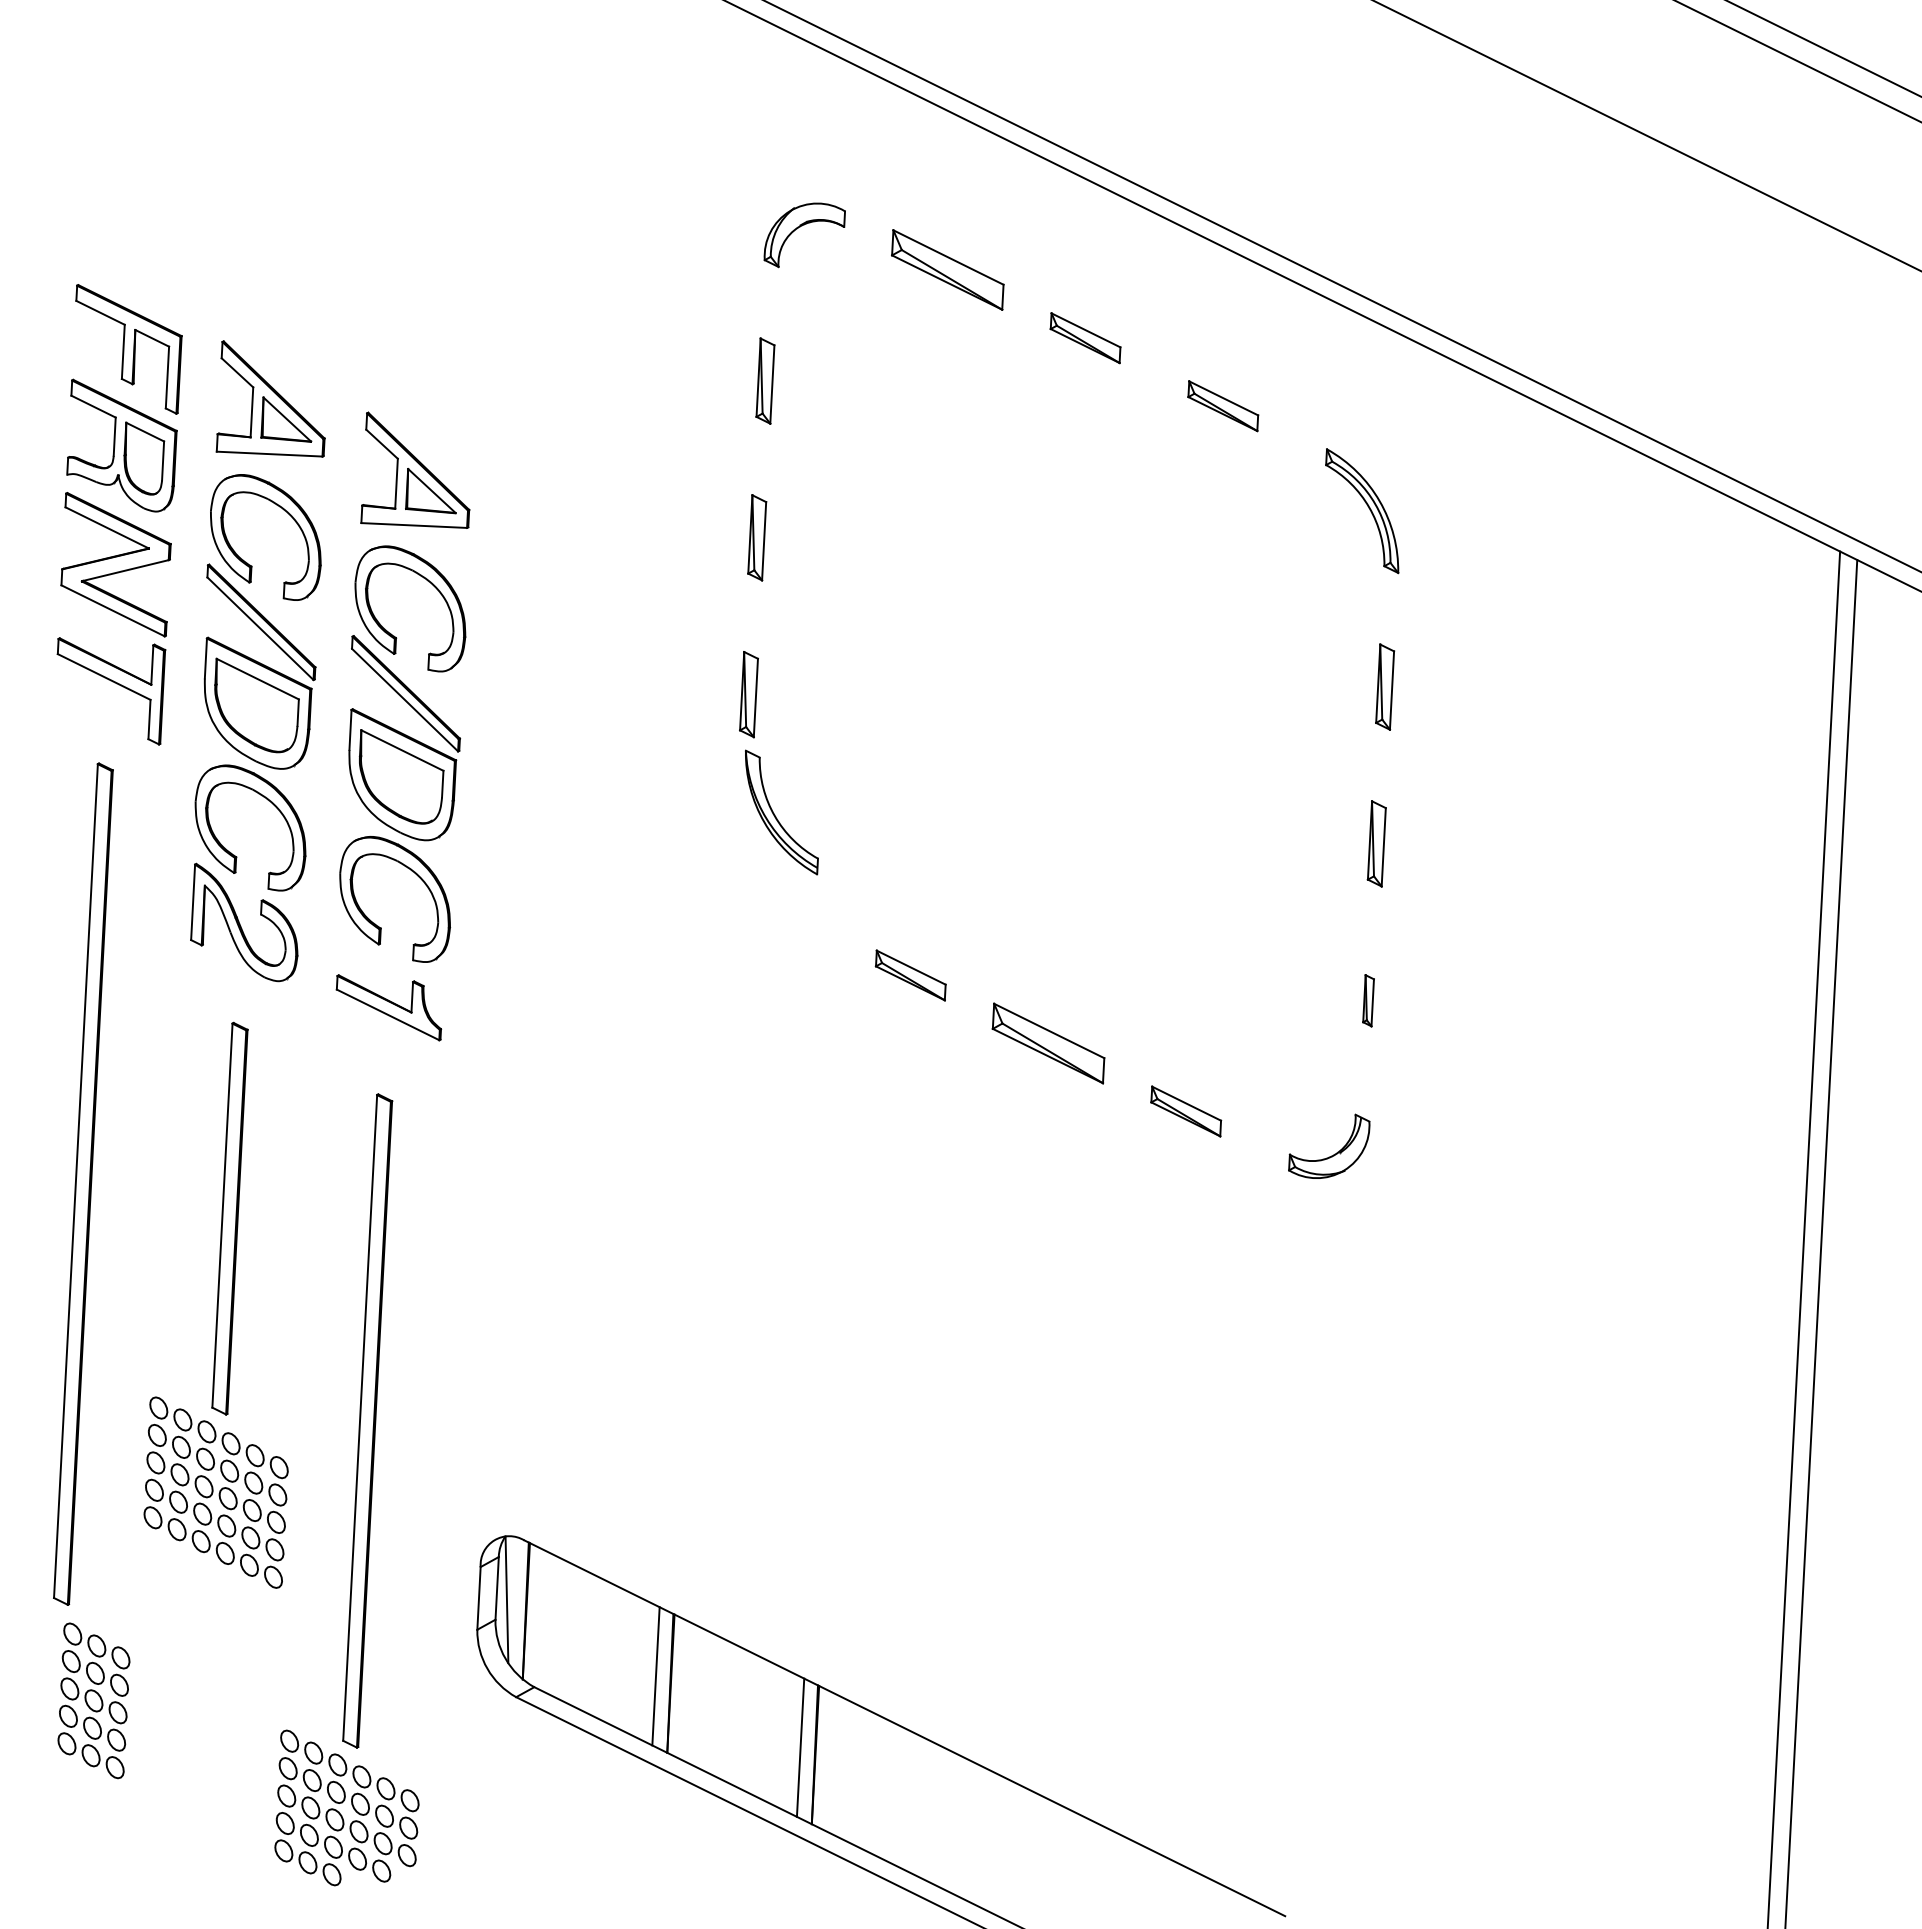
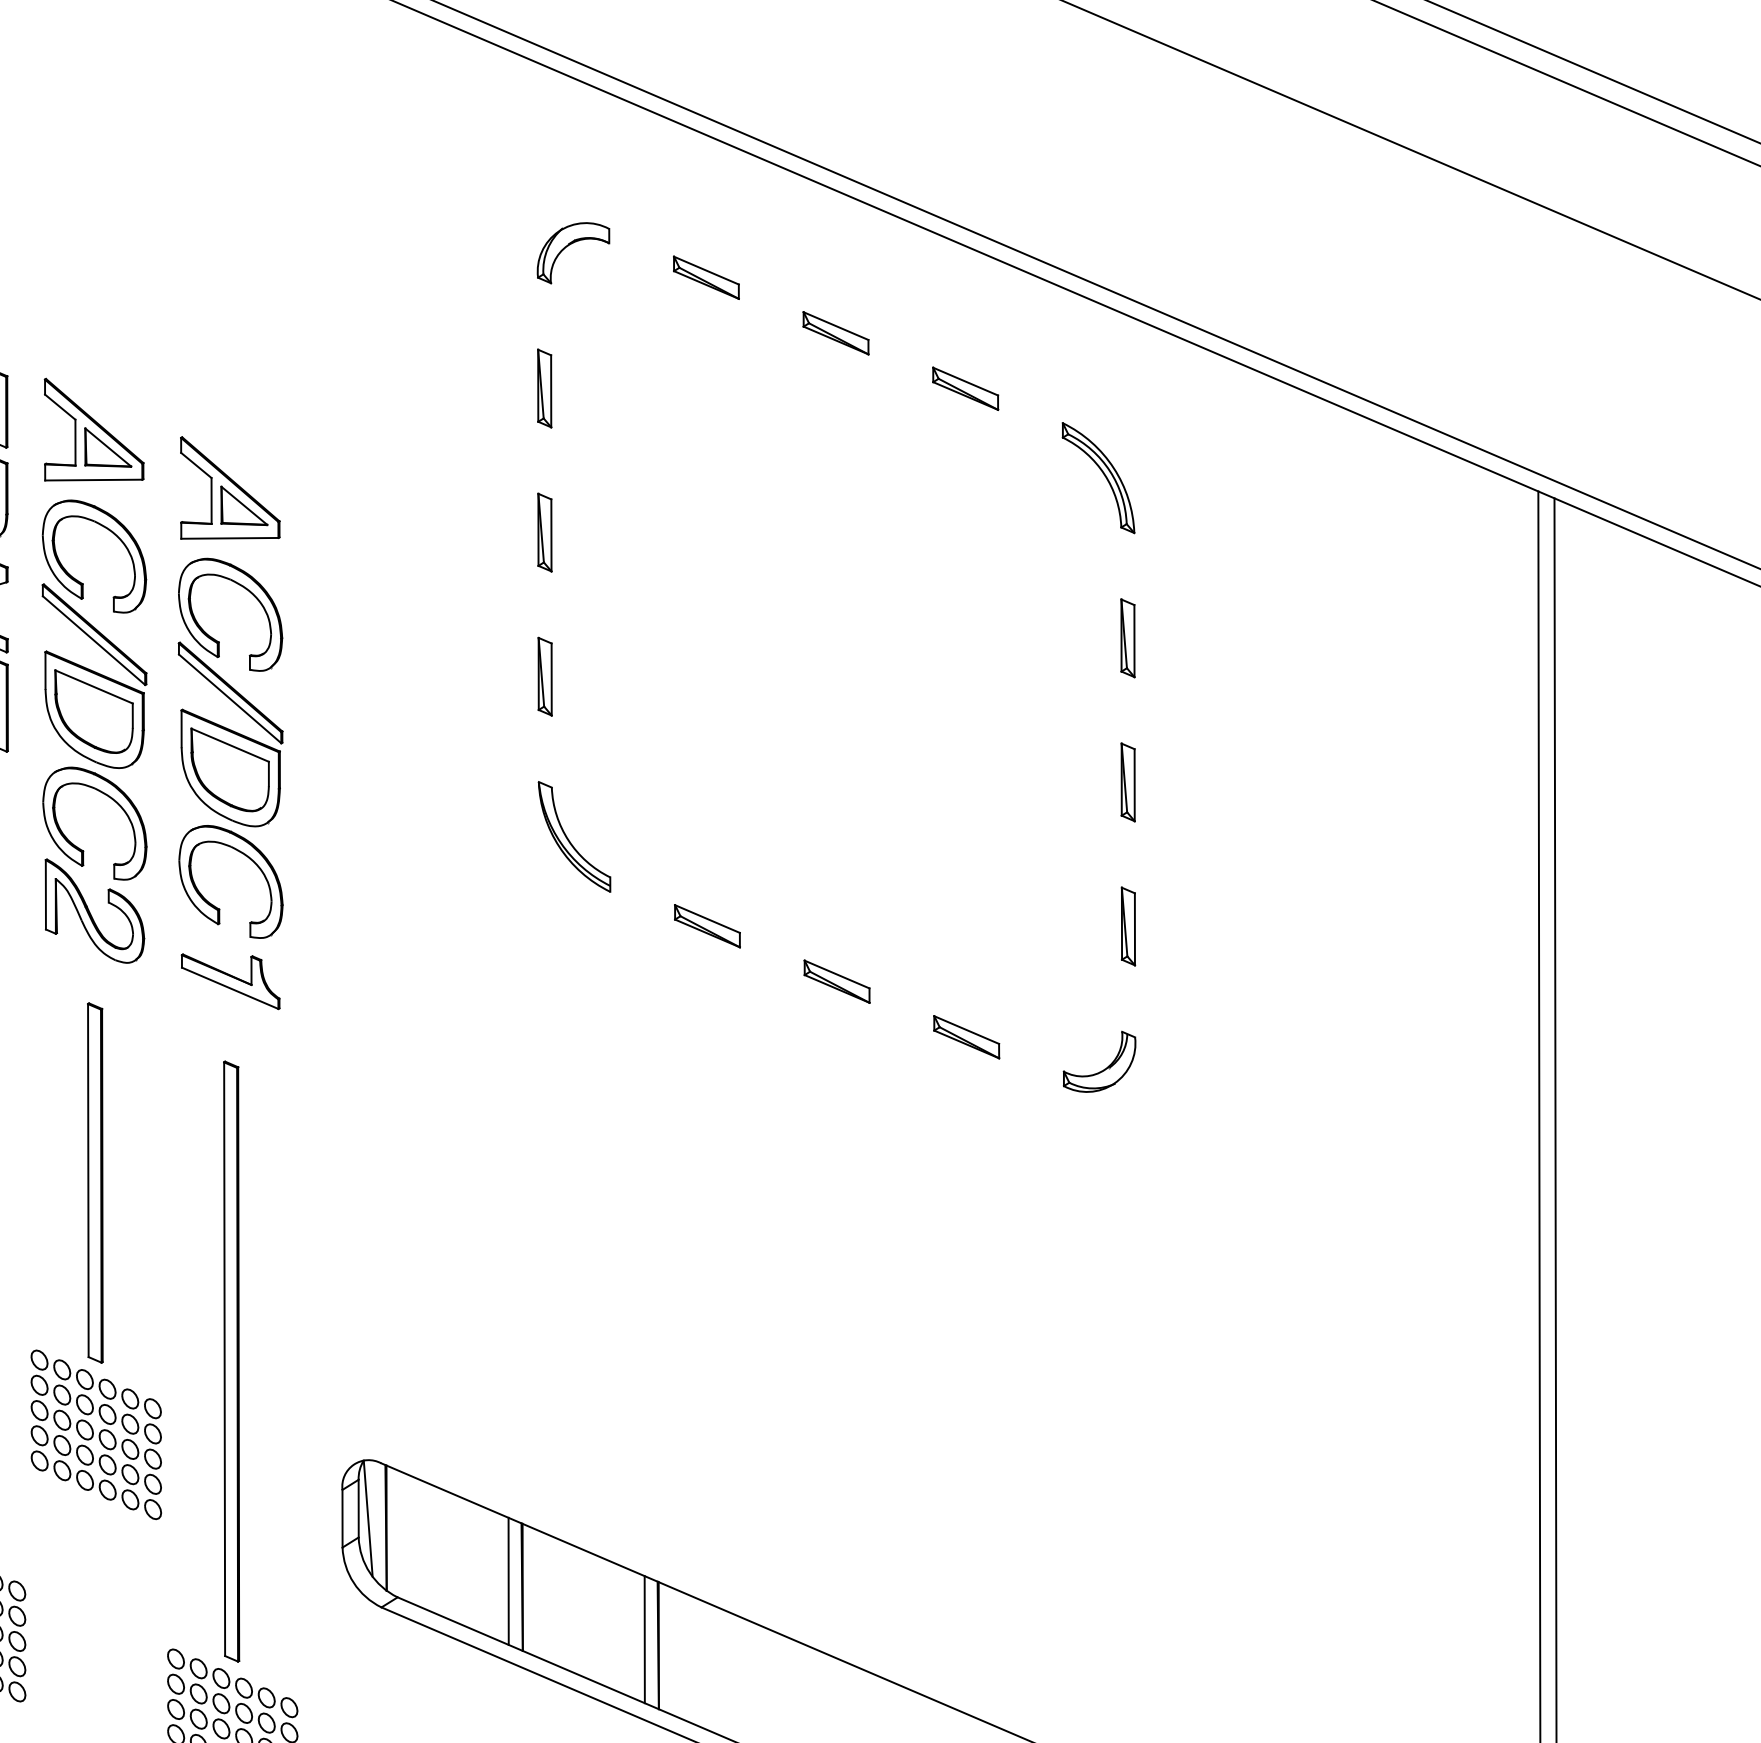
part: (947, 270) -> (706, 278), size x0.62
part: (776, 816) -> (570, 840), moved
part: (1368, 1000) -> (1128, 926), size x1.67
part: (1048, 1043) -> (837, 981), size x0.62

